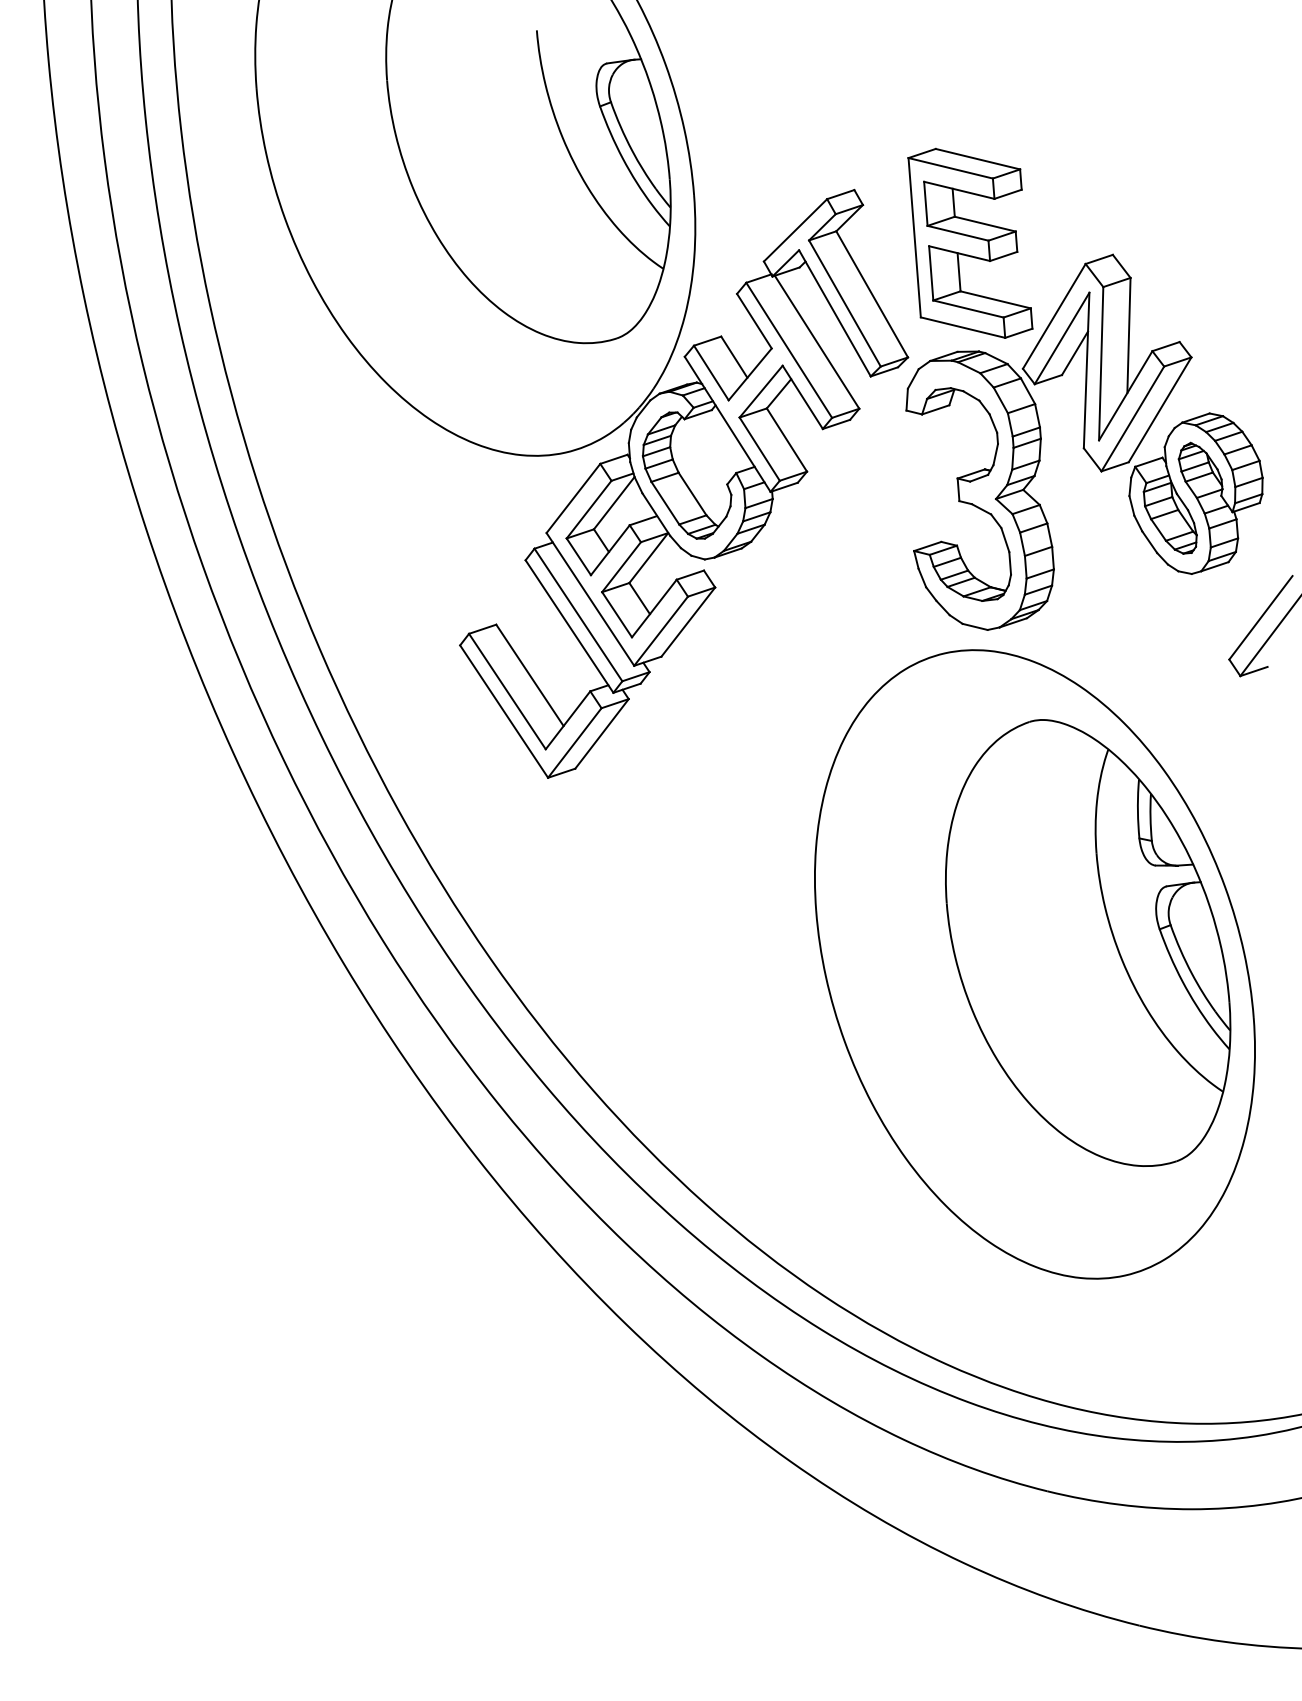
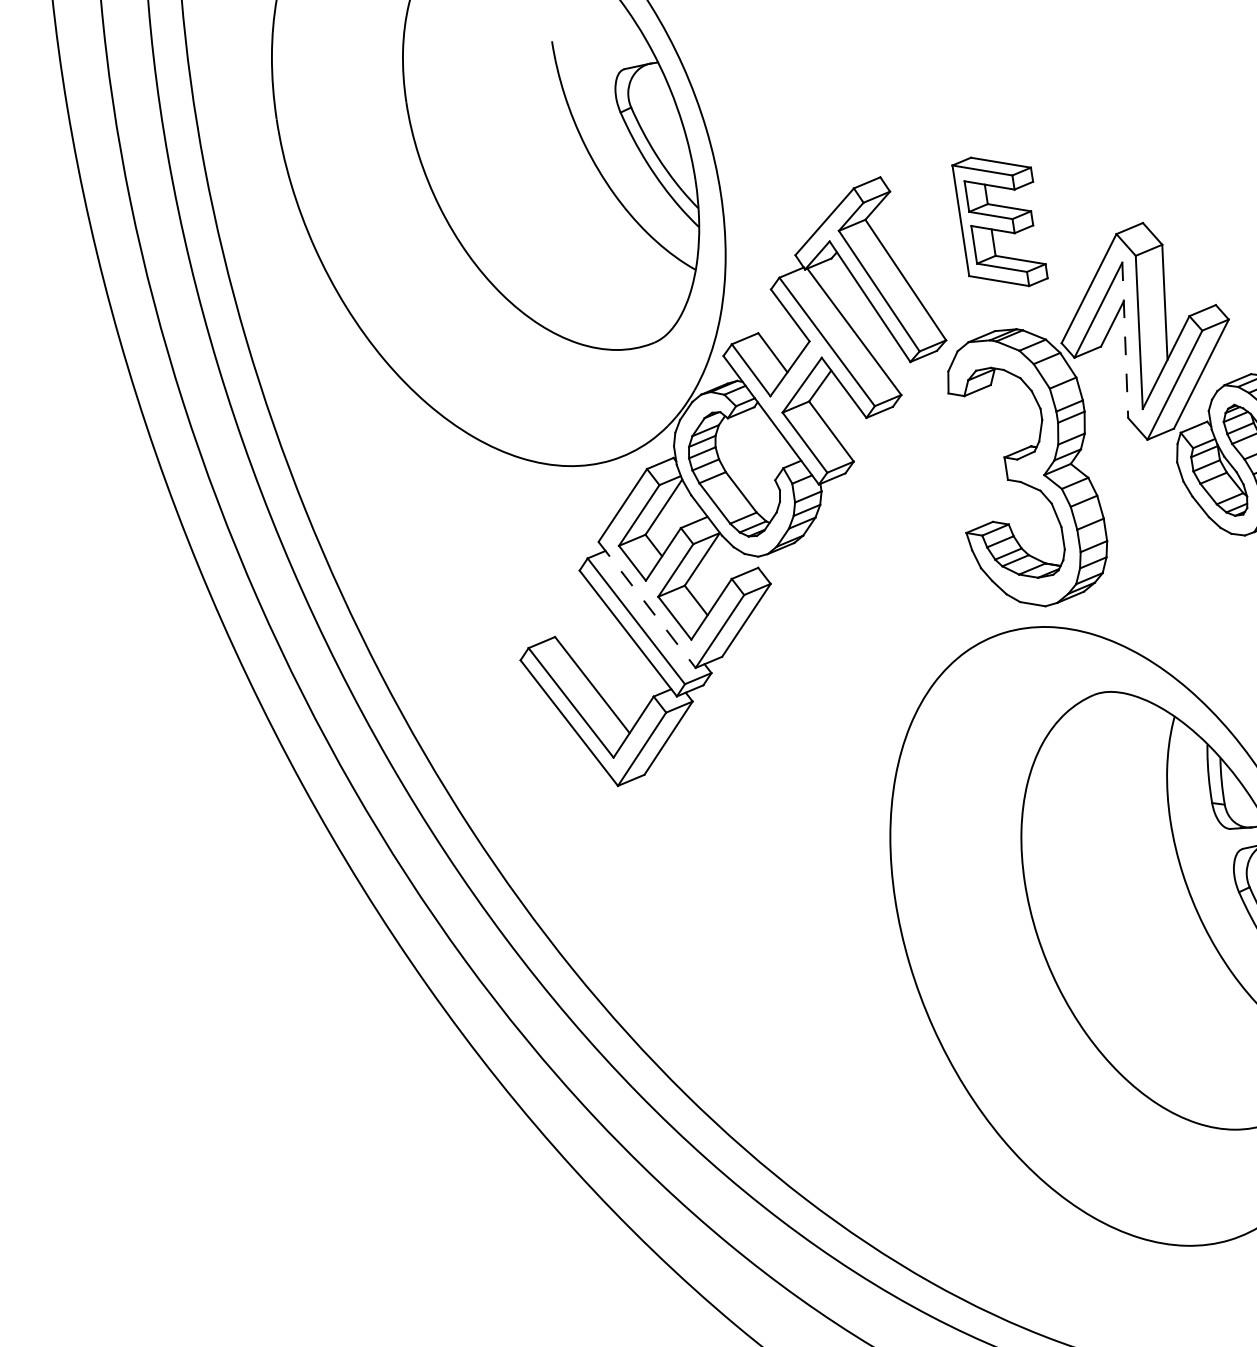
part: (970, 242) -> (1000, 221), size x0.7
line: (1086, 370) -> (1125, 340), solid -> dashed
line: (590, 599) -> (647, 604), solid -> dashed

